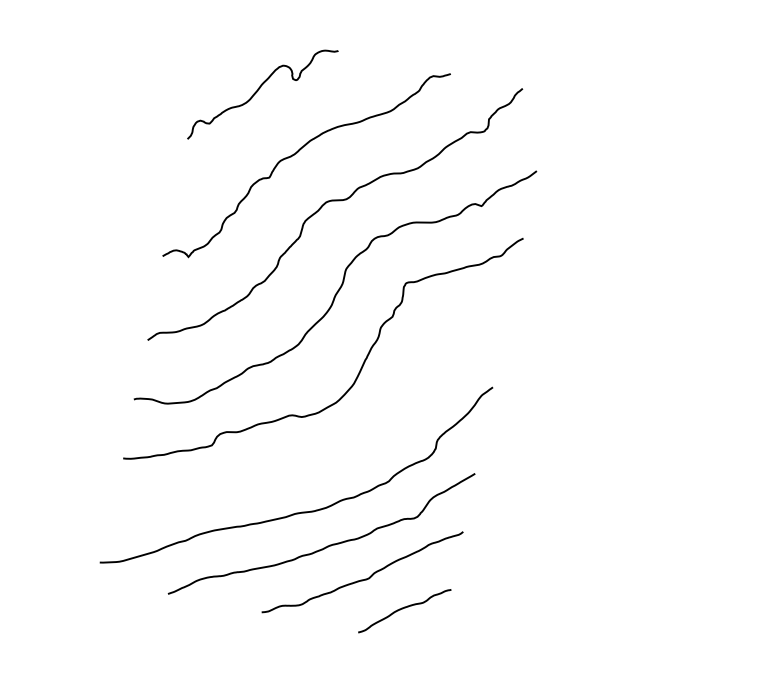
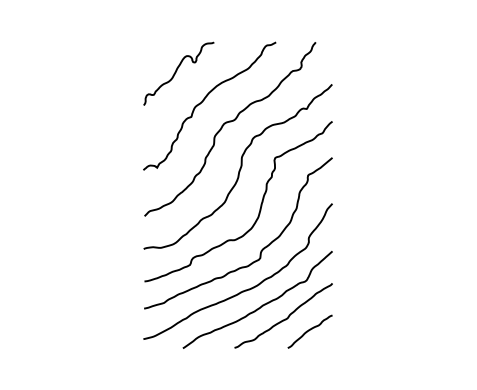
curve: (345, 445) -> (260, 250), added

